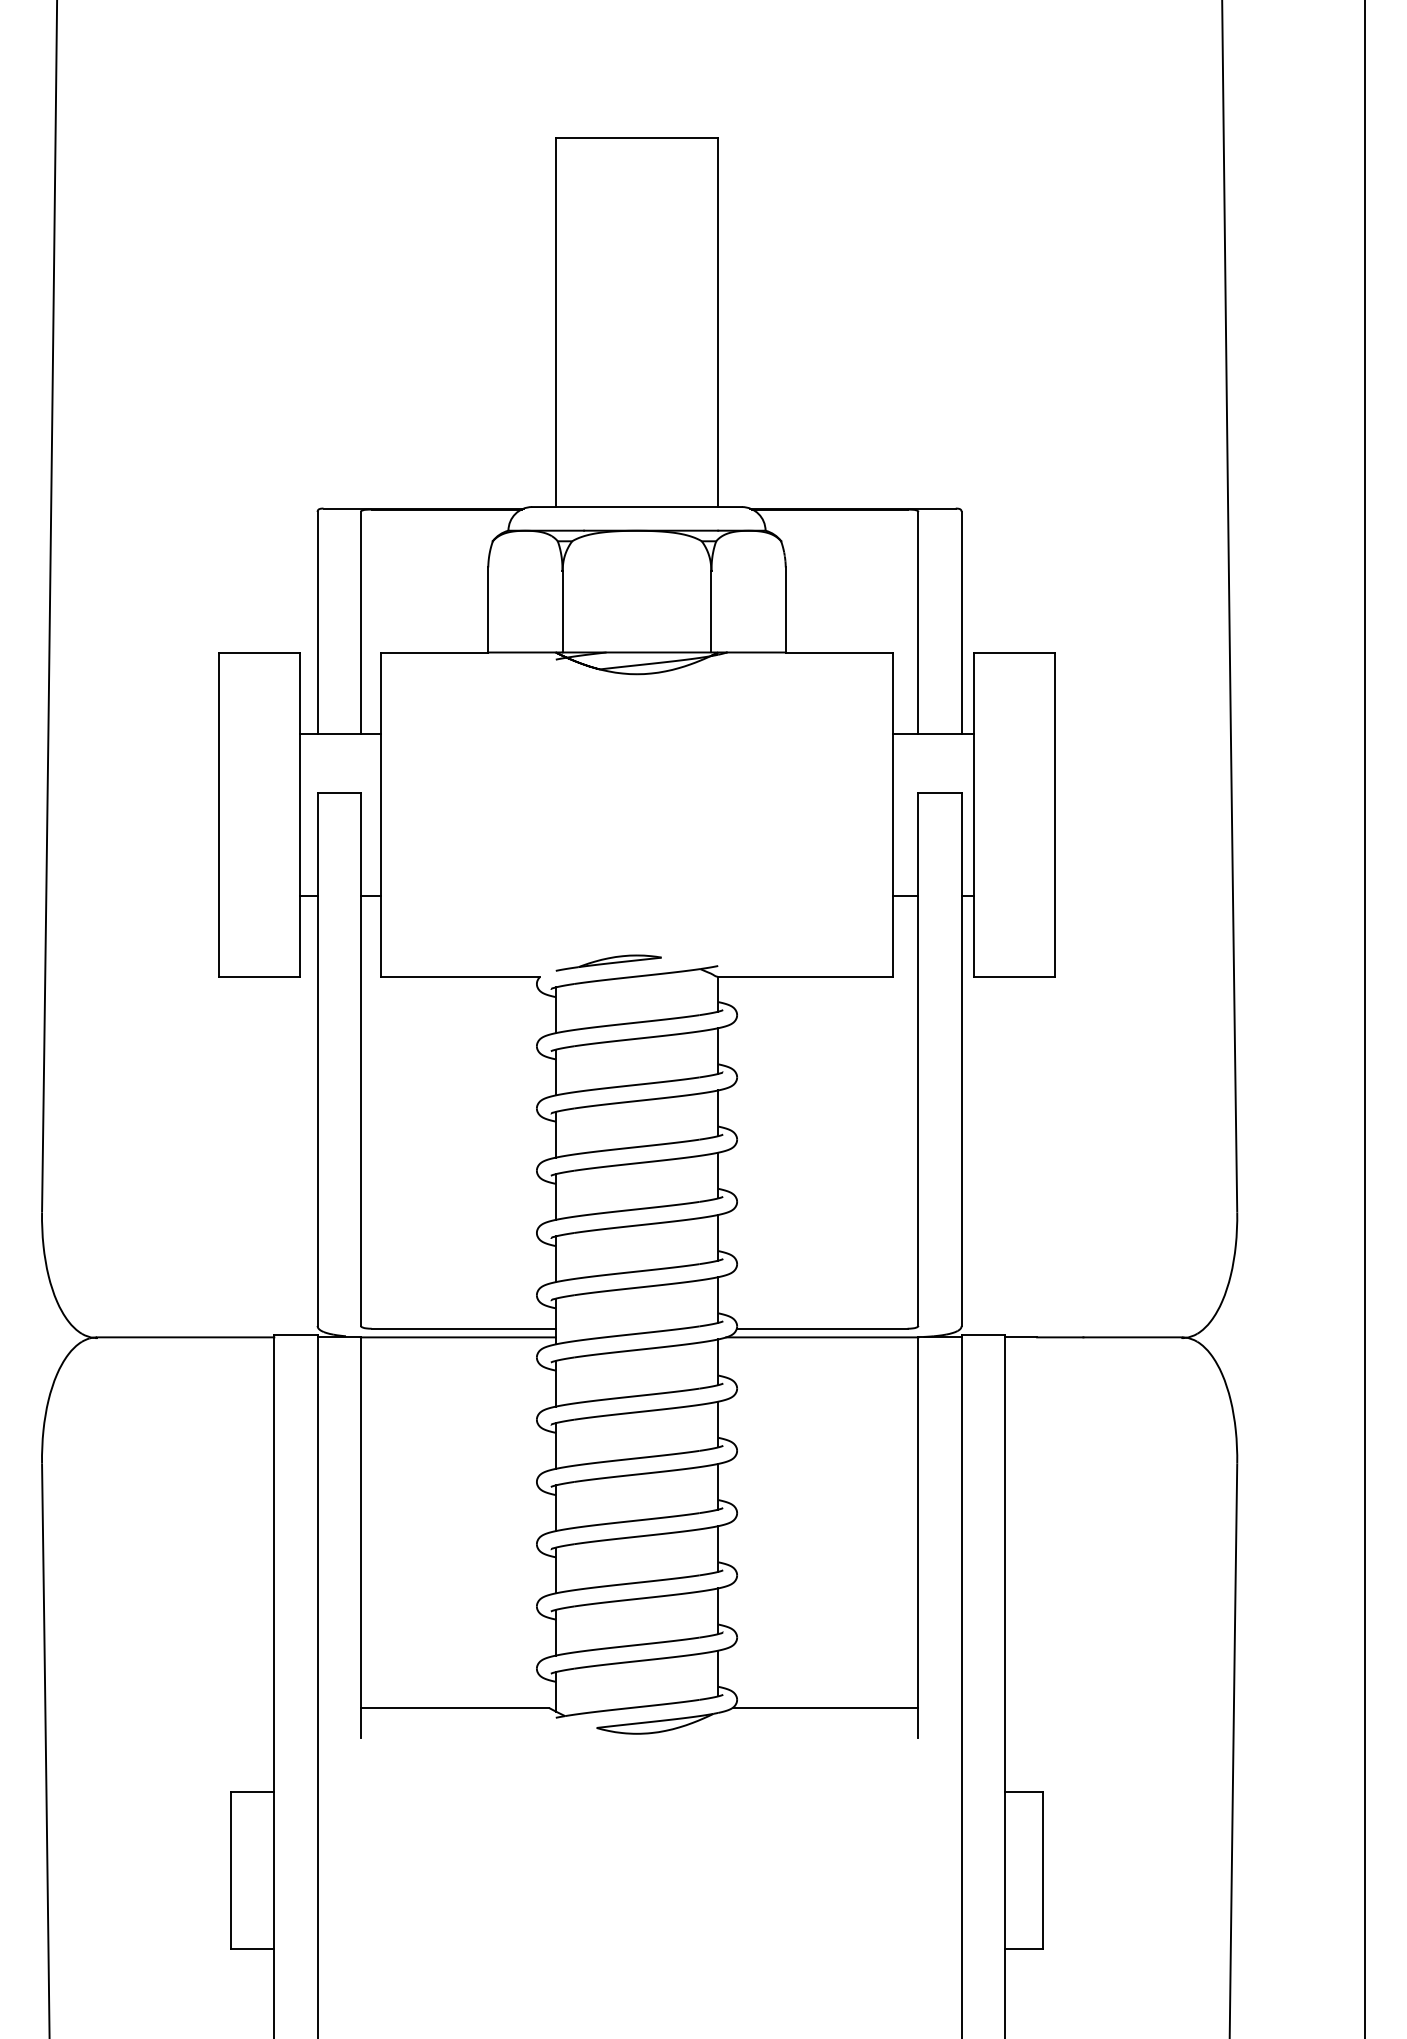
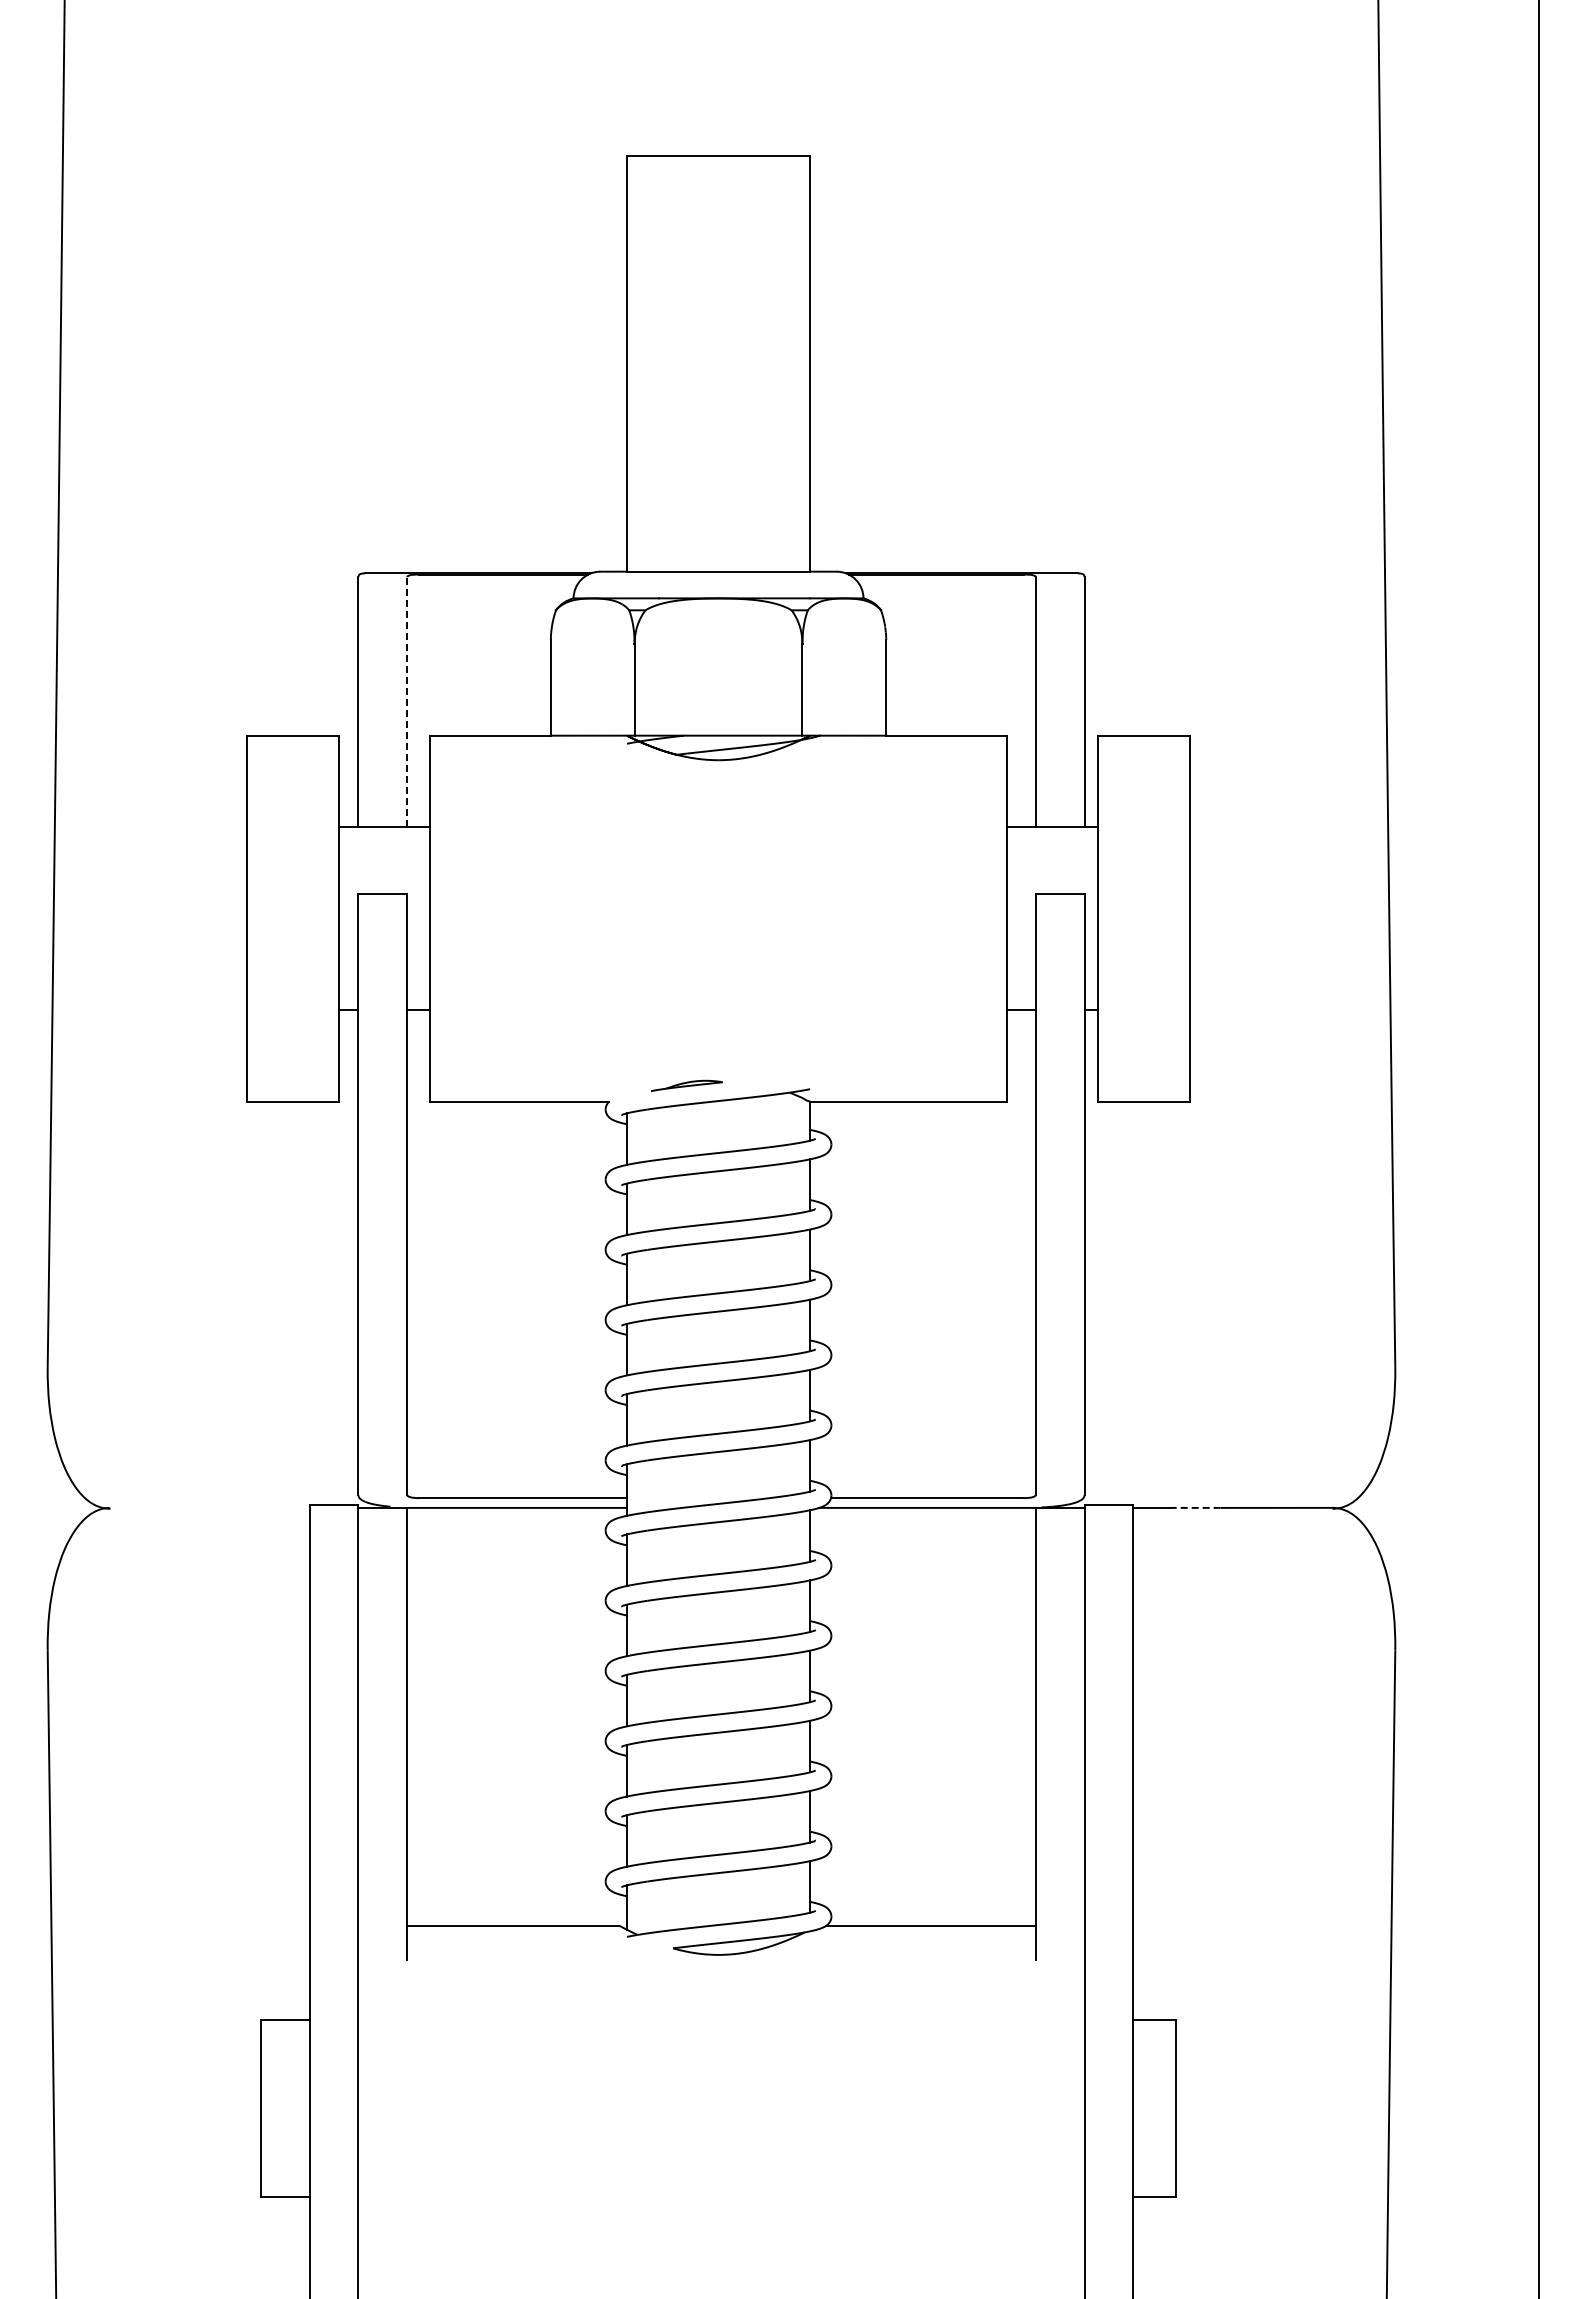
line: (361, 622) -> (407, 701), solid -> dashed
part: (608, 962) -> (686, 1085), size x0.6
line: (185, 1337) -> (209, 1507), removed
line: (1060, 1337) -> (1196, 1507), solid -> dashed

